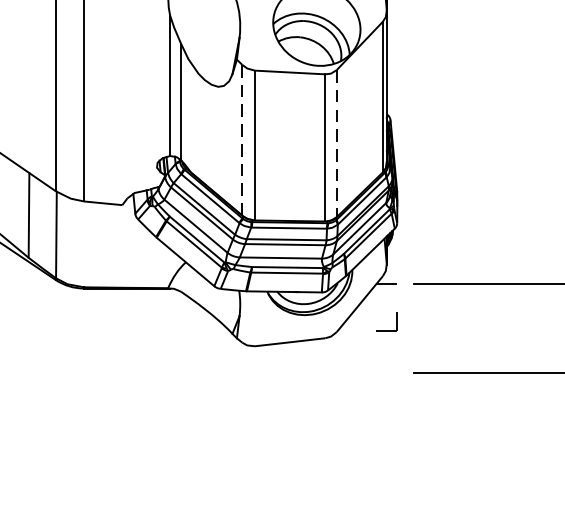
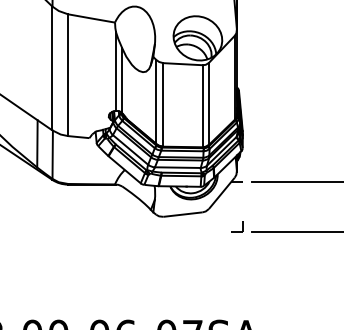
line: (242, 139) -> (156, 101), dashed -> solid
line: (337, 144) -> (209, 104), dashed -> solid
part: (387, 322) -> (237, 226), moved

